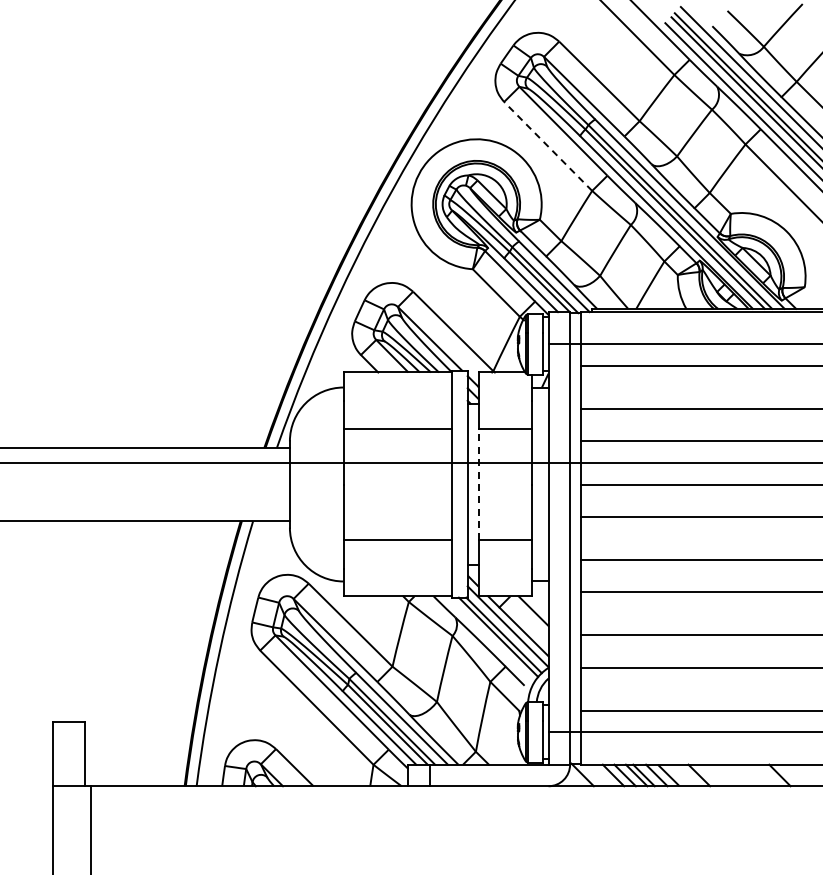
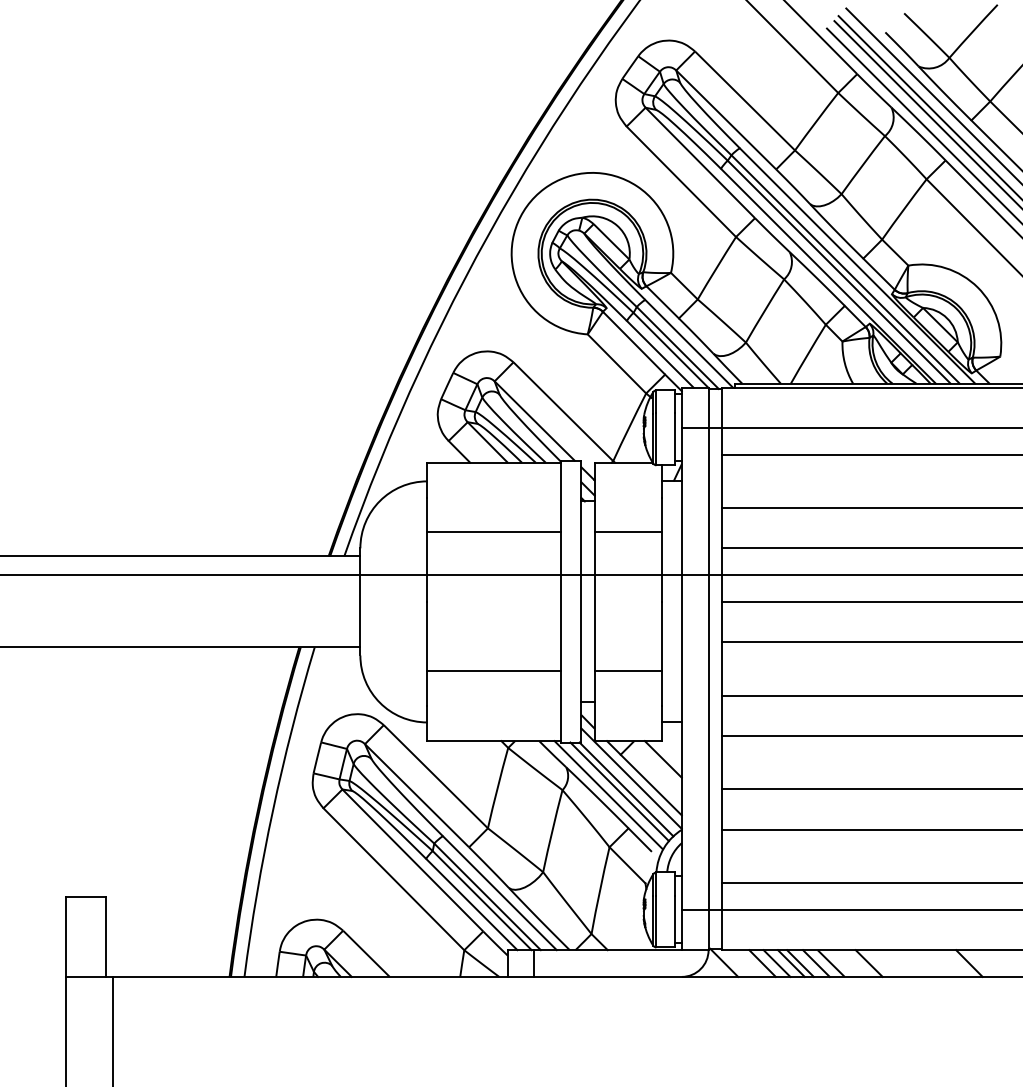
line: (548, 146) -> (681, 181), dashed -> solid
line: (478, 484) -> (594, 601), dashed -> solid
line: (489, 639) -> (608, 794), added

